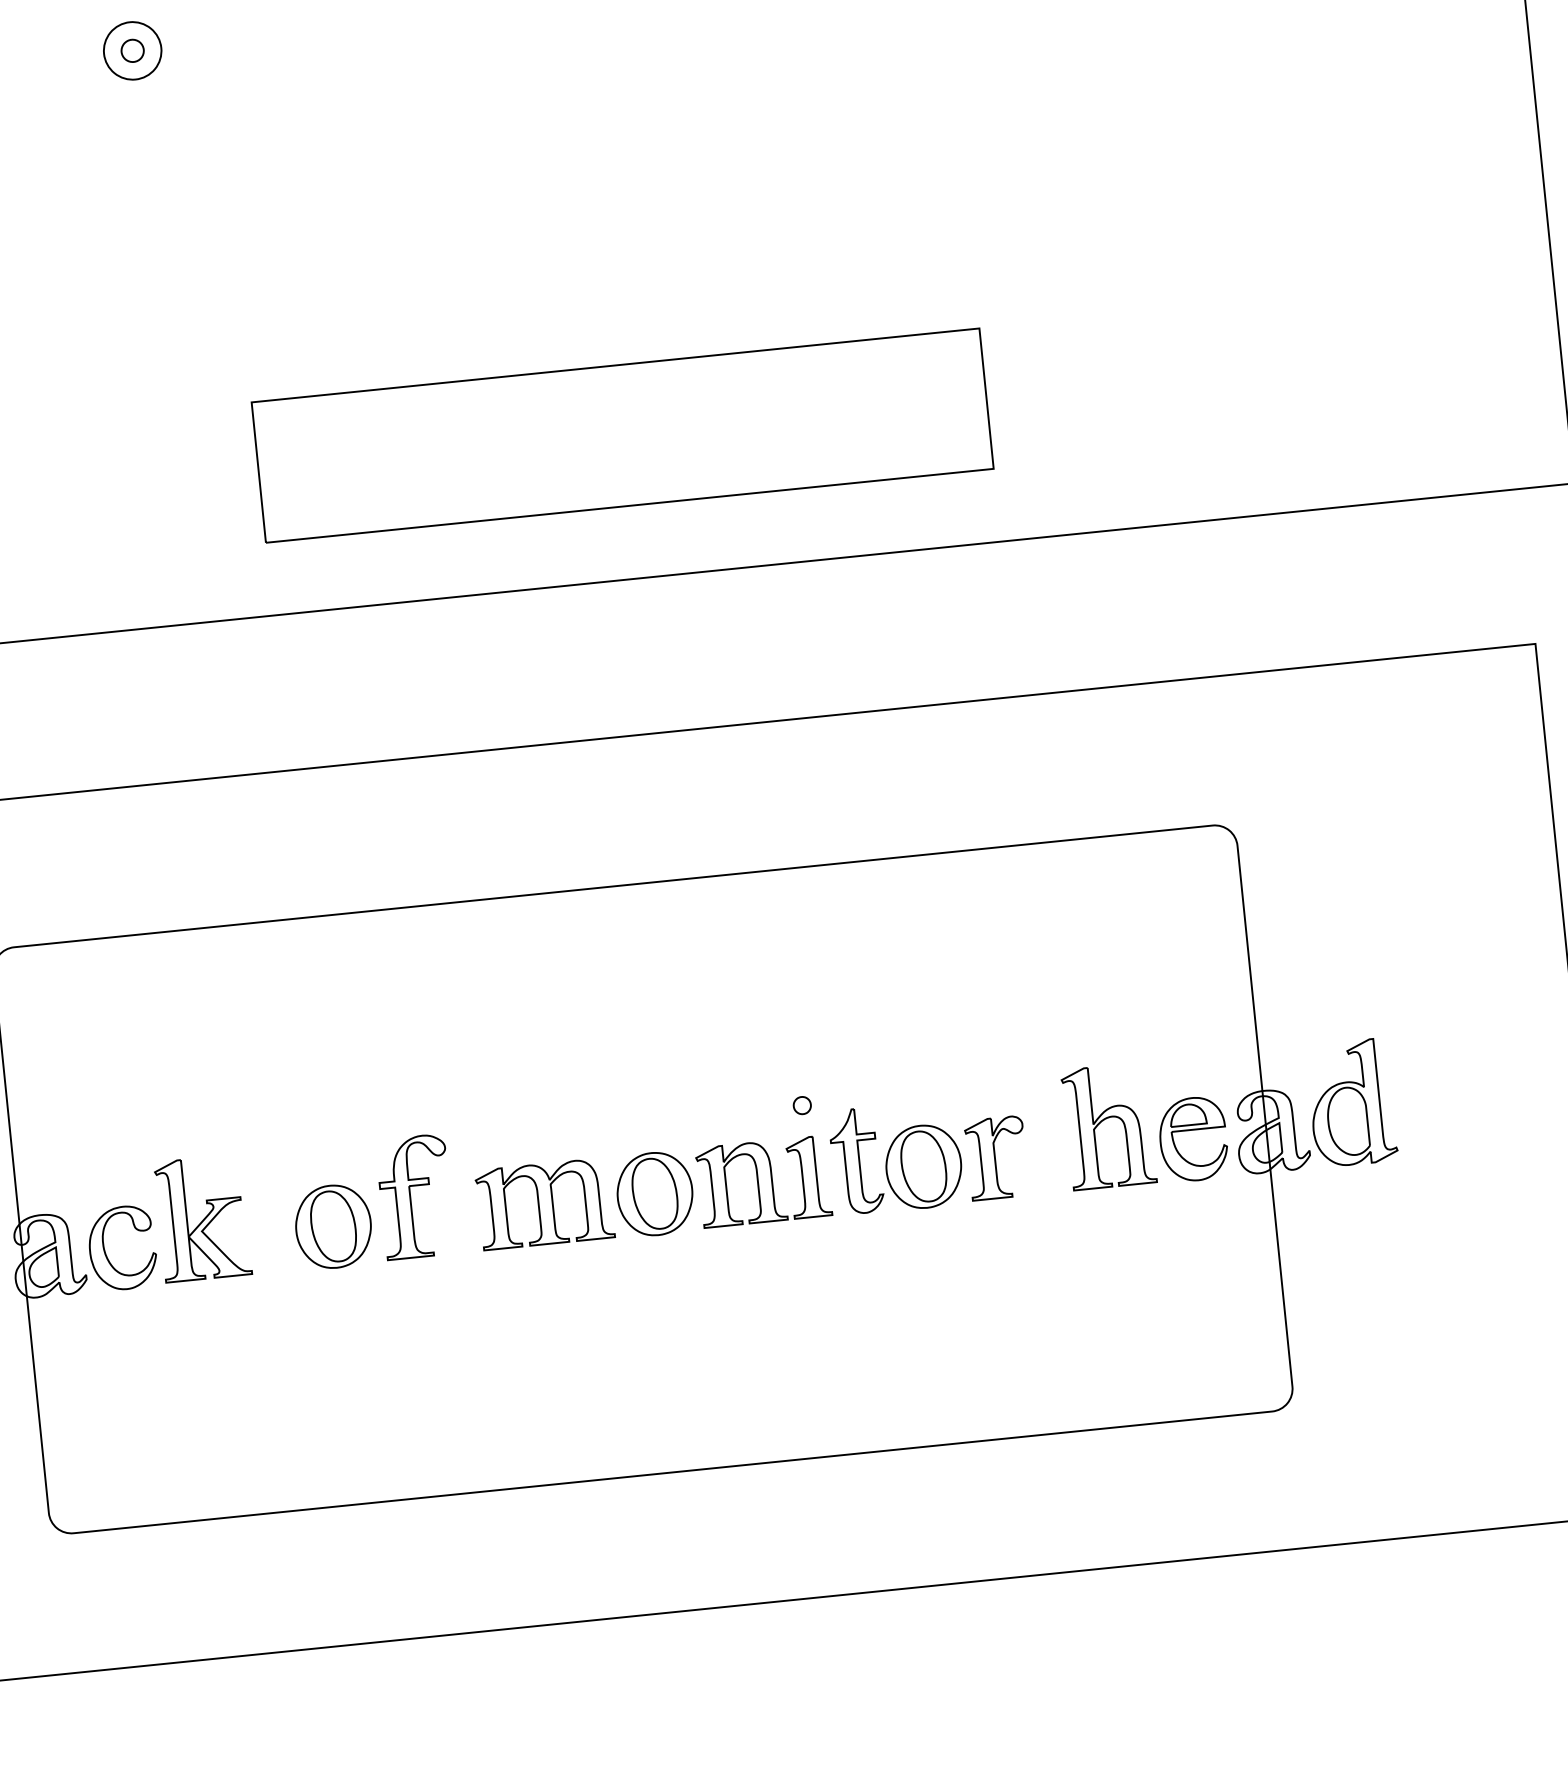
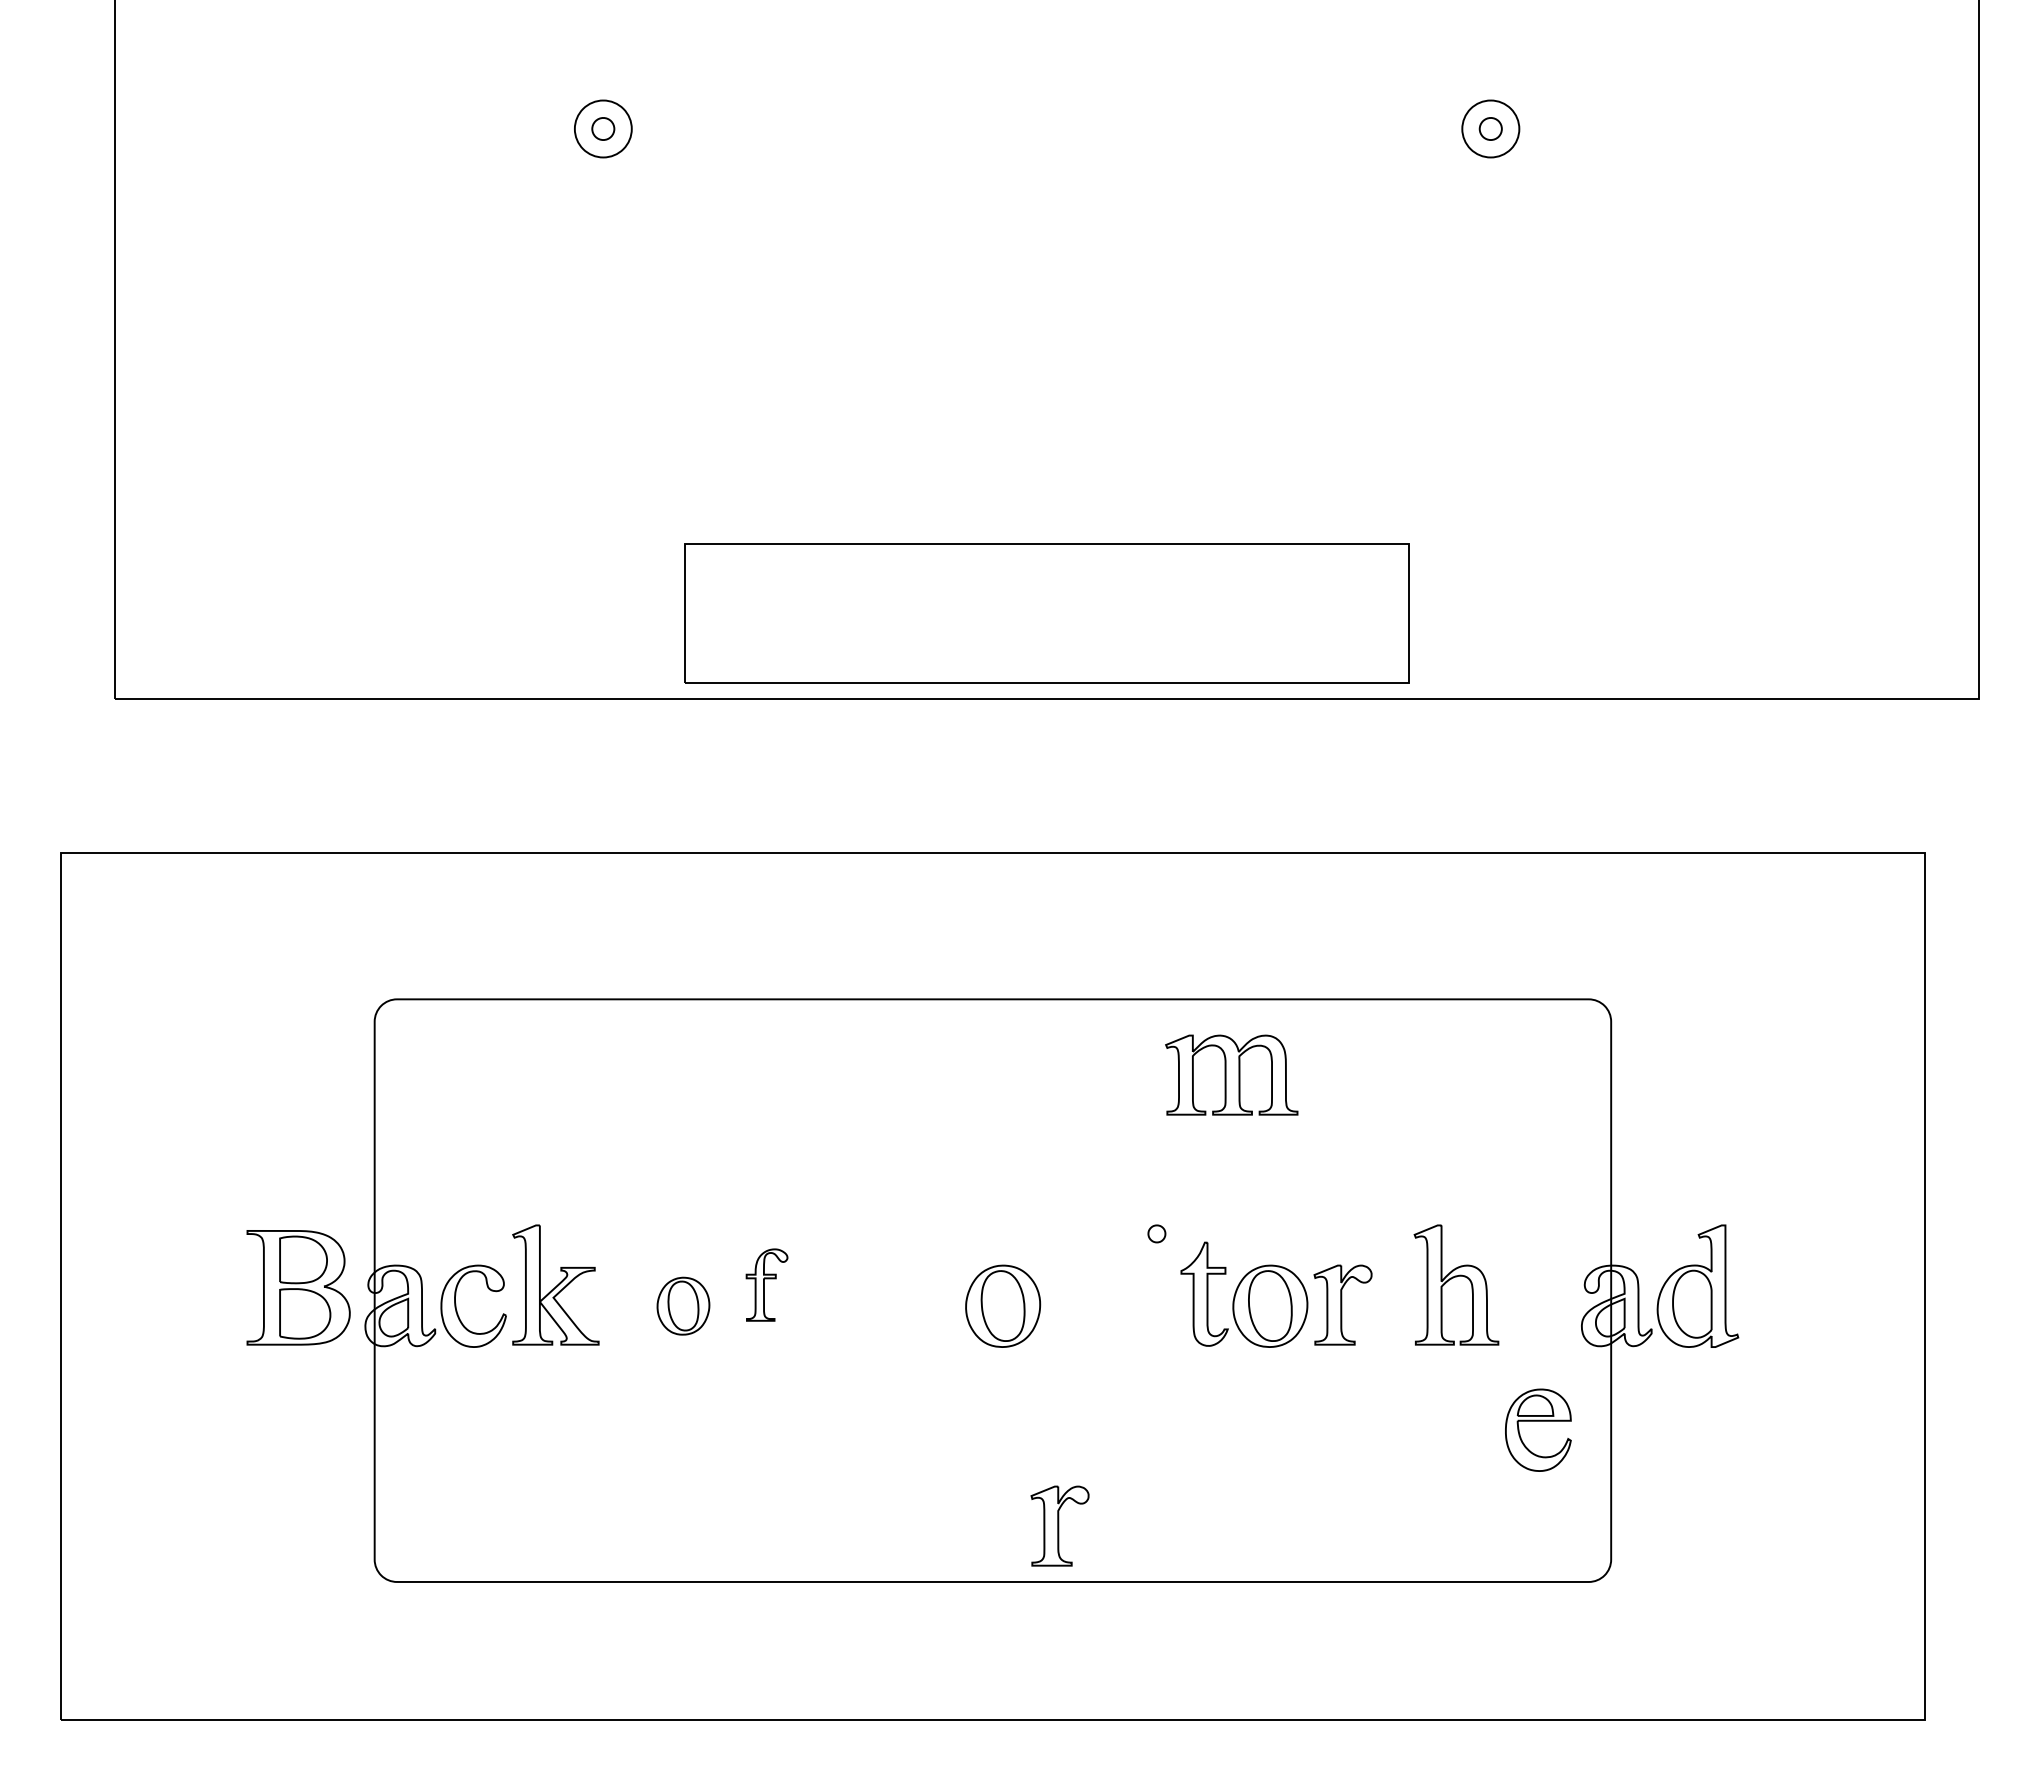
part: (622, 435) -> (1046, 613), moved
part: (1192, 1130) -> (1538, 1421), moved
part: (763, 1181) -> (1111, 1304), removed
part: (414, 1196) -> (766, 1284), size x0.6
part: (544, 1203) -> (1231, 1074), moved
part: (333, 1225) -> (683, 1305), size x0.7
part: (734, 1408) -> (1059, 1525), added

